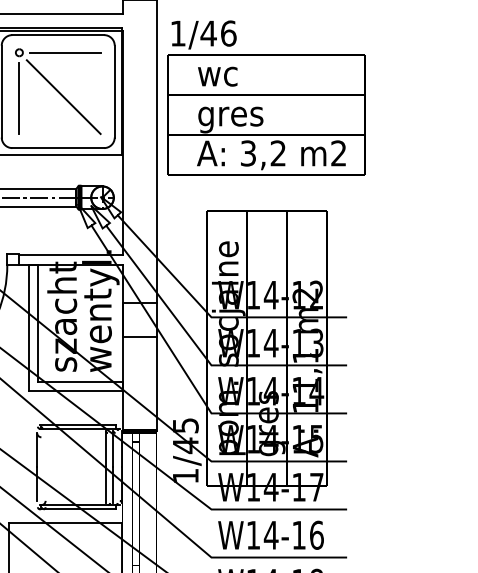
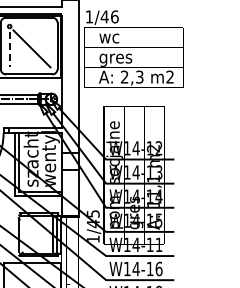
line: (64, 52) -> (32, 26), removed
line: (19, 98) -> (9, 49), solid -> dashed
text: (263, 154) -> (132, 77), 3,2 -> 2,3
text: (315, 486) -> (158, 244), W14-17 -> W14-11

